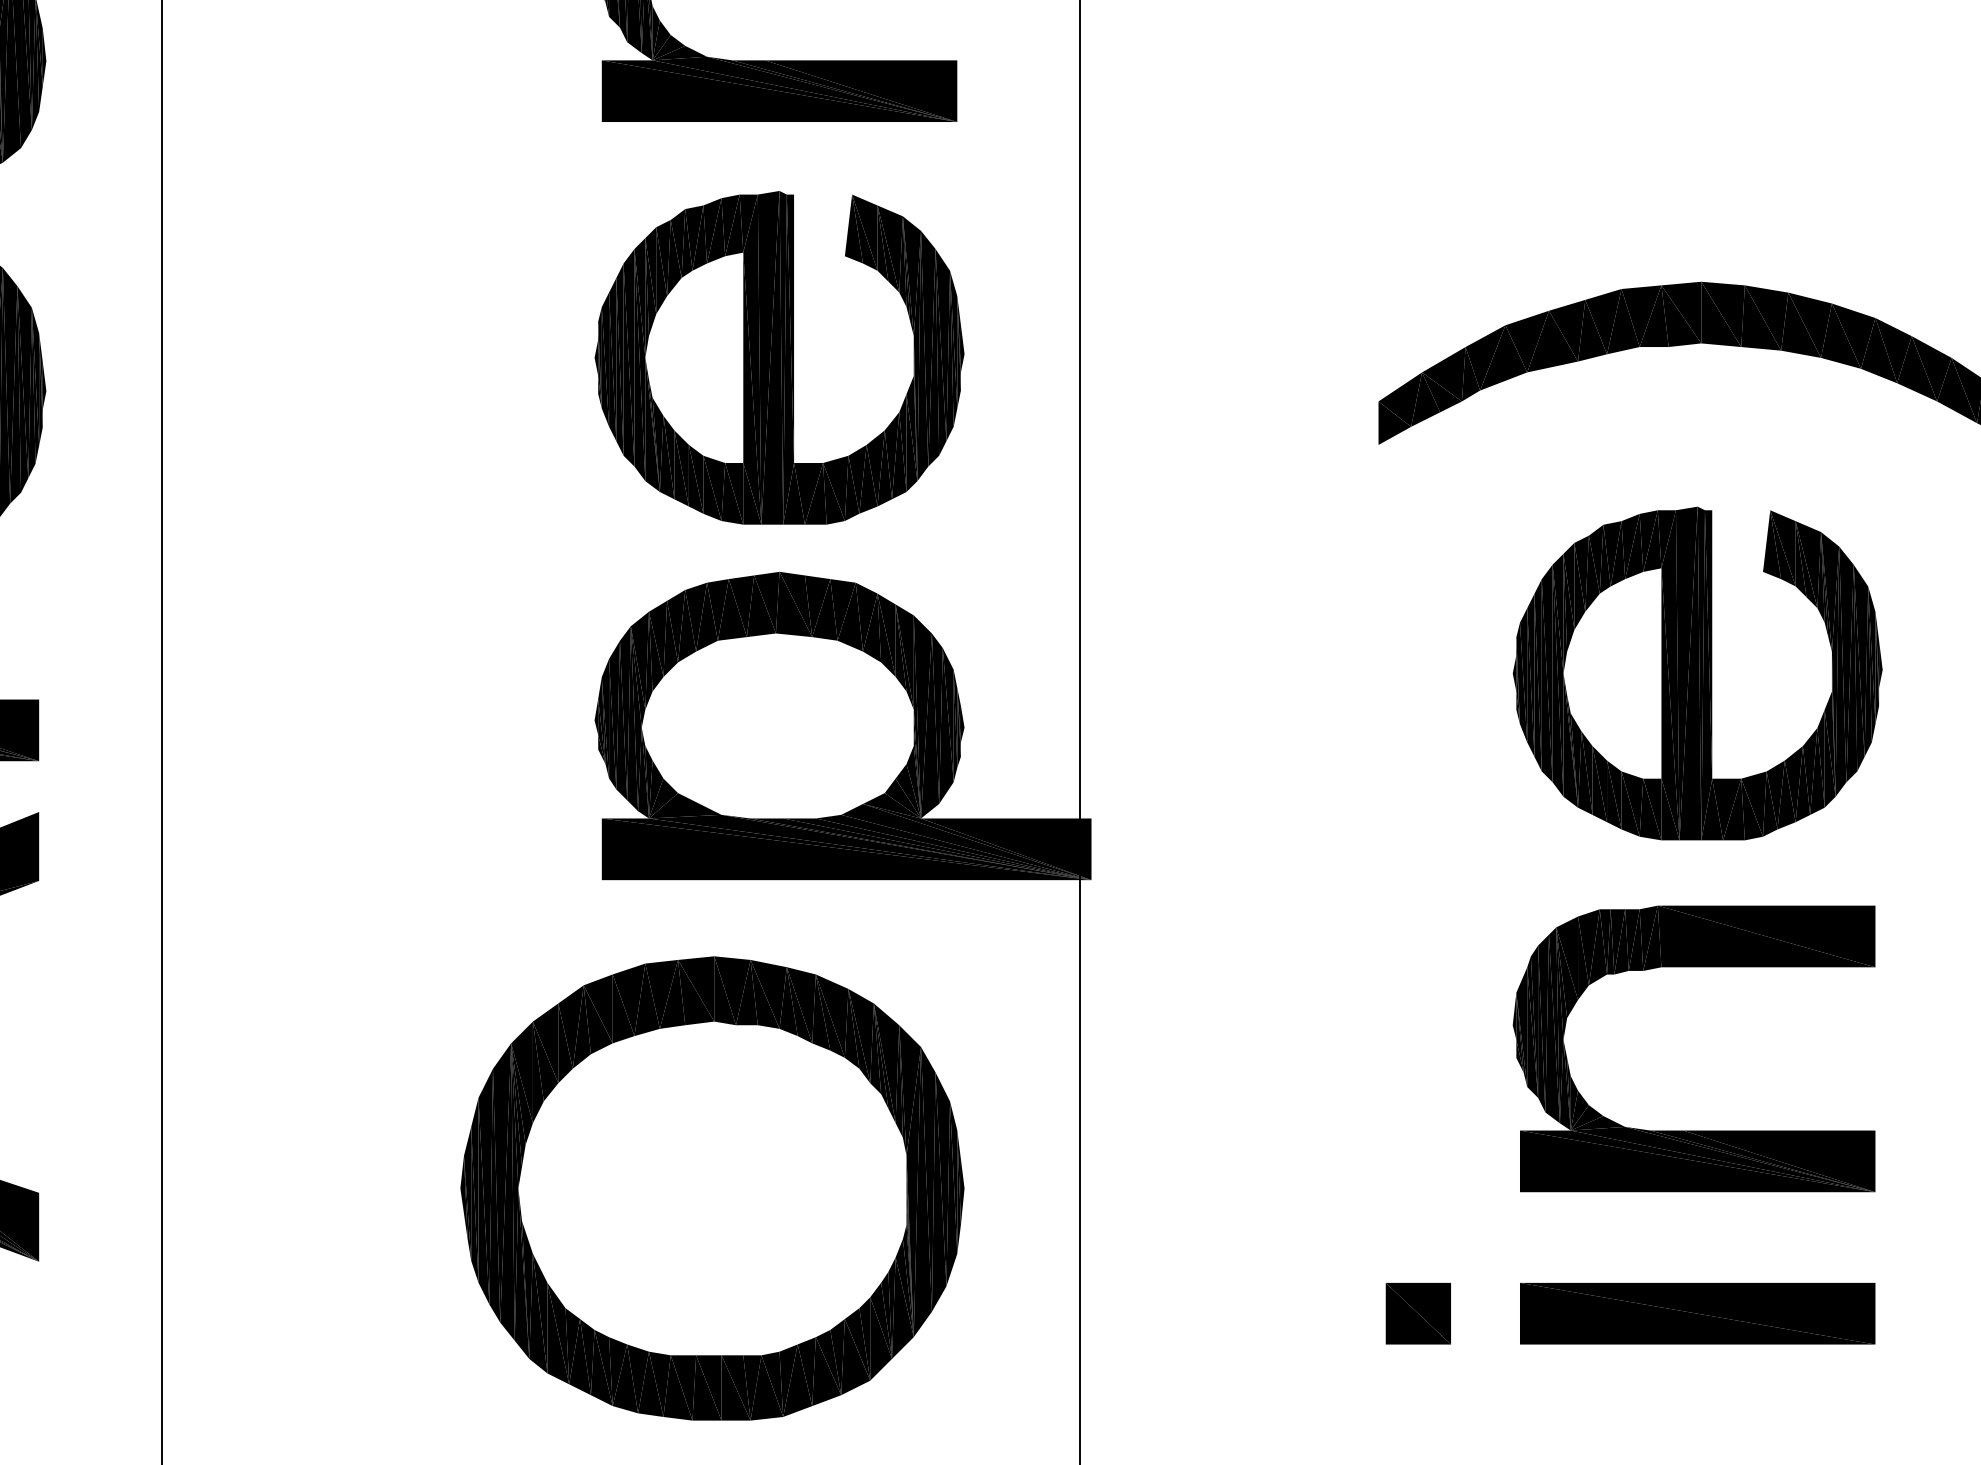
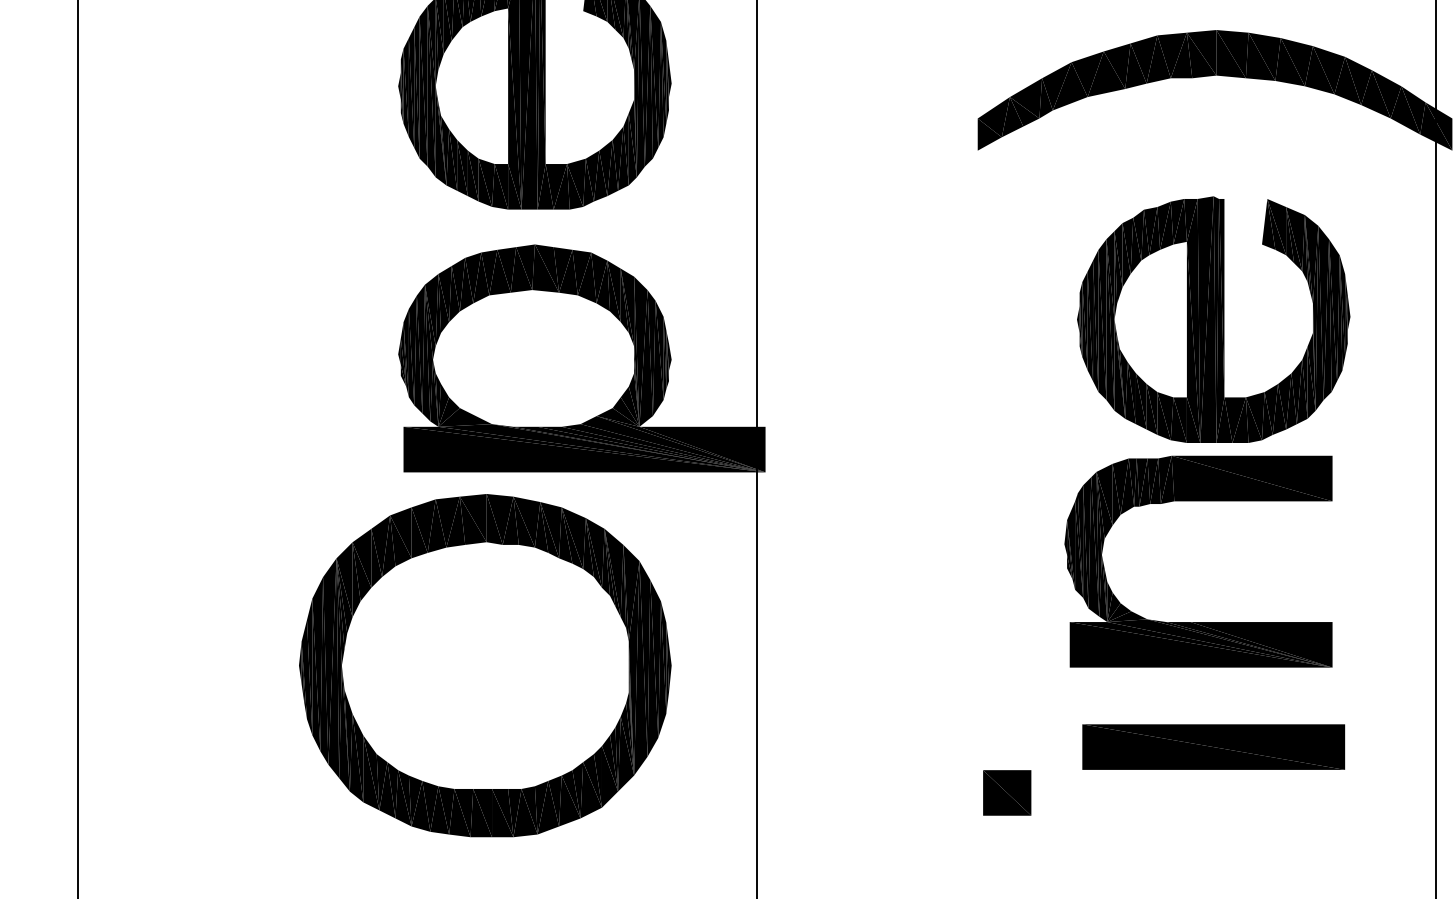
part: (1693, 967) -> (1198, 501), moved
part: (712, 1188) -> (485, 665), moved
part: (1697, 1313) -> (1213, 746), moved

